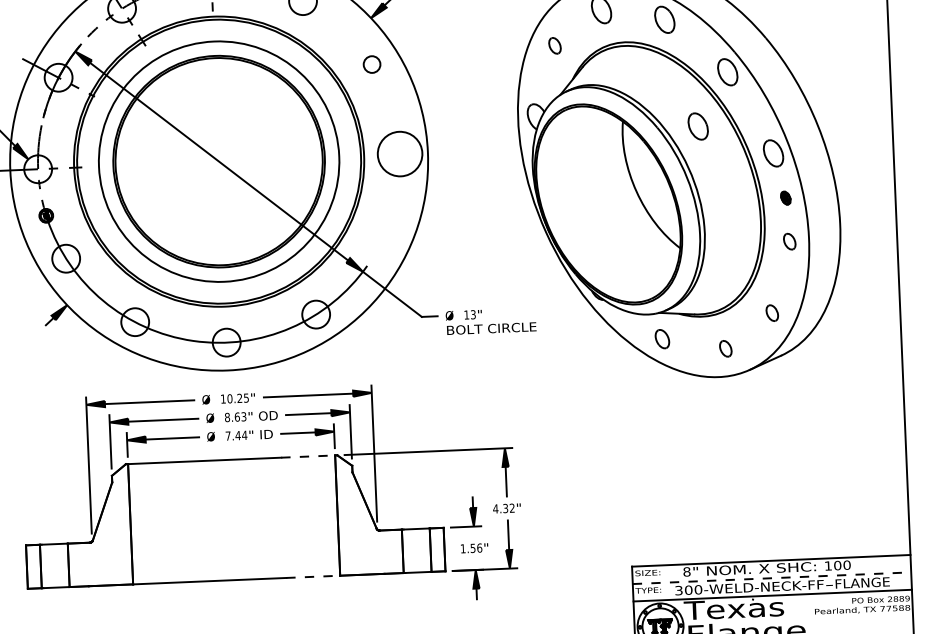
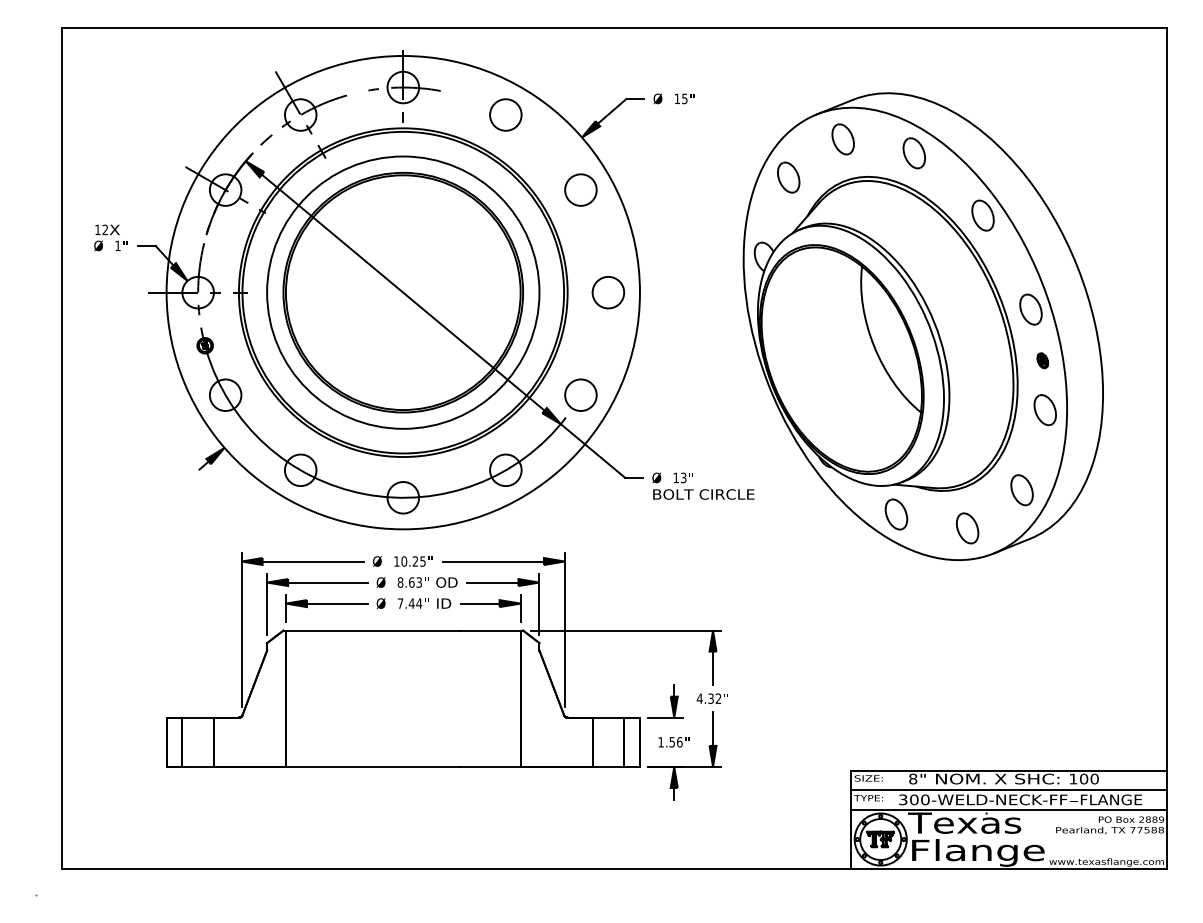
part: (554, 45) -> (788, 177), size x1.67
circle: (371, 64) -> (580, 189), size x1.67
part: (697, 126) -> (946, 275), removed
circle: (400, 153) -> (608, 292), size x0.62
part: (789, 241) -> (1044, 410), size x1.67
circle: (379, 244) -> (580, 394), added
part: (771, 313) -> (1021, 490), size x1.67
part: (662, 339) -> (896, 514), size x1.43
part: (725, 348) -> (967, 528), size x1.67
line: (308, 456) -> (490, 630), dashed -> solid
line: (313, 576) -> (490, 766), dashed -> solid
line: (772, 578) -> (1009, 790), dashed -> solid

